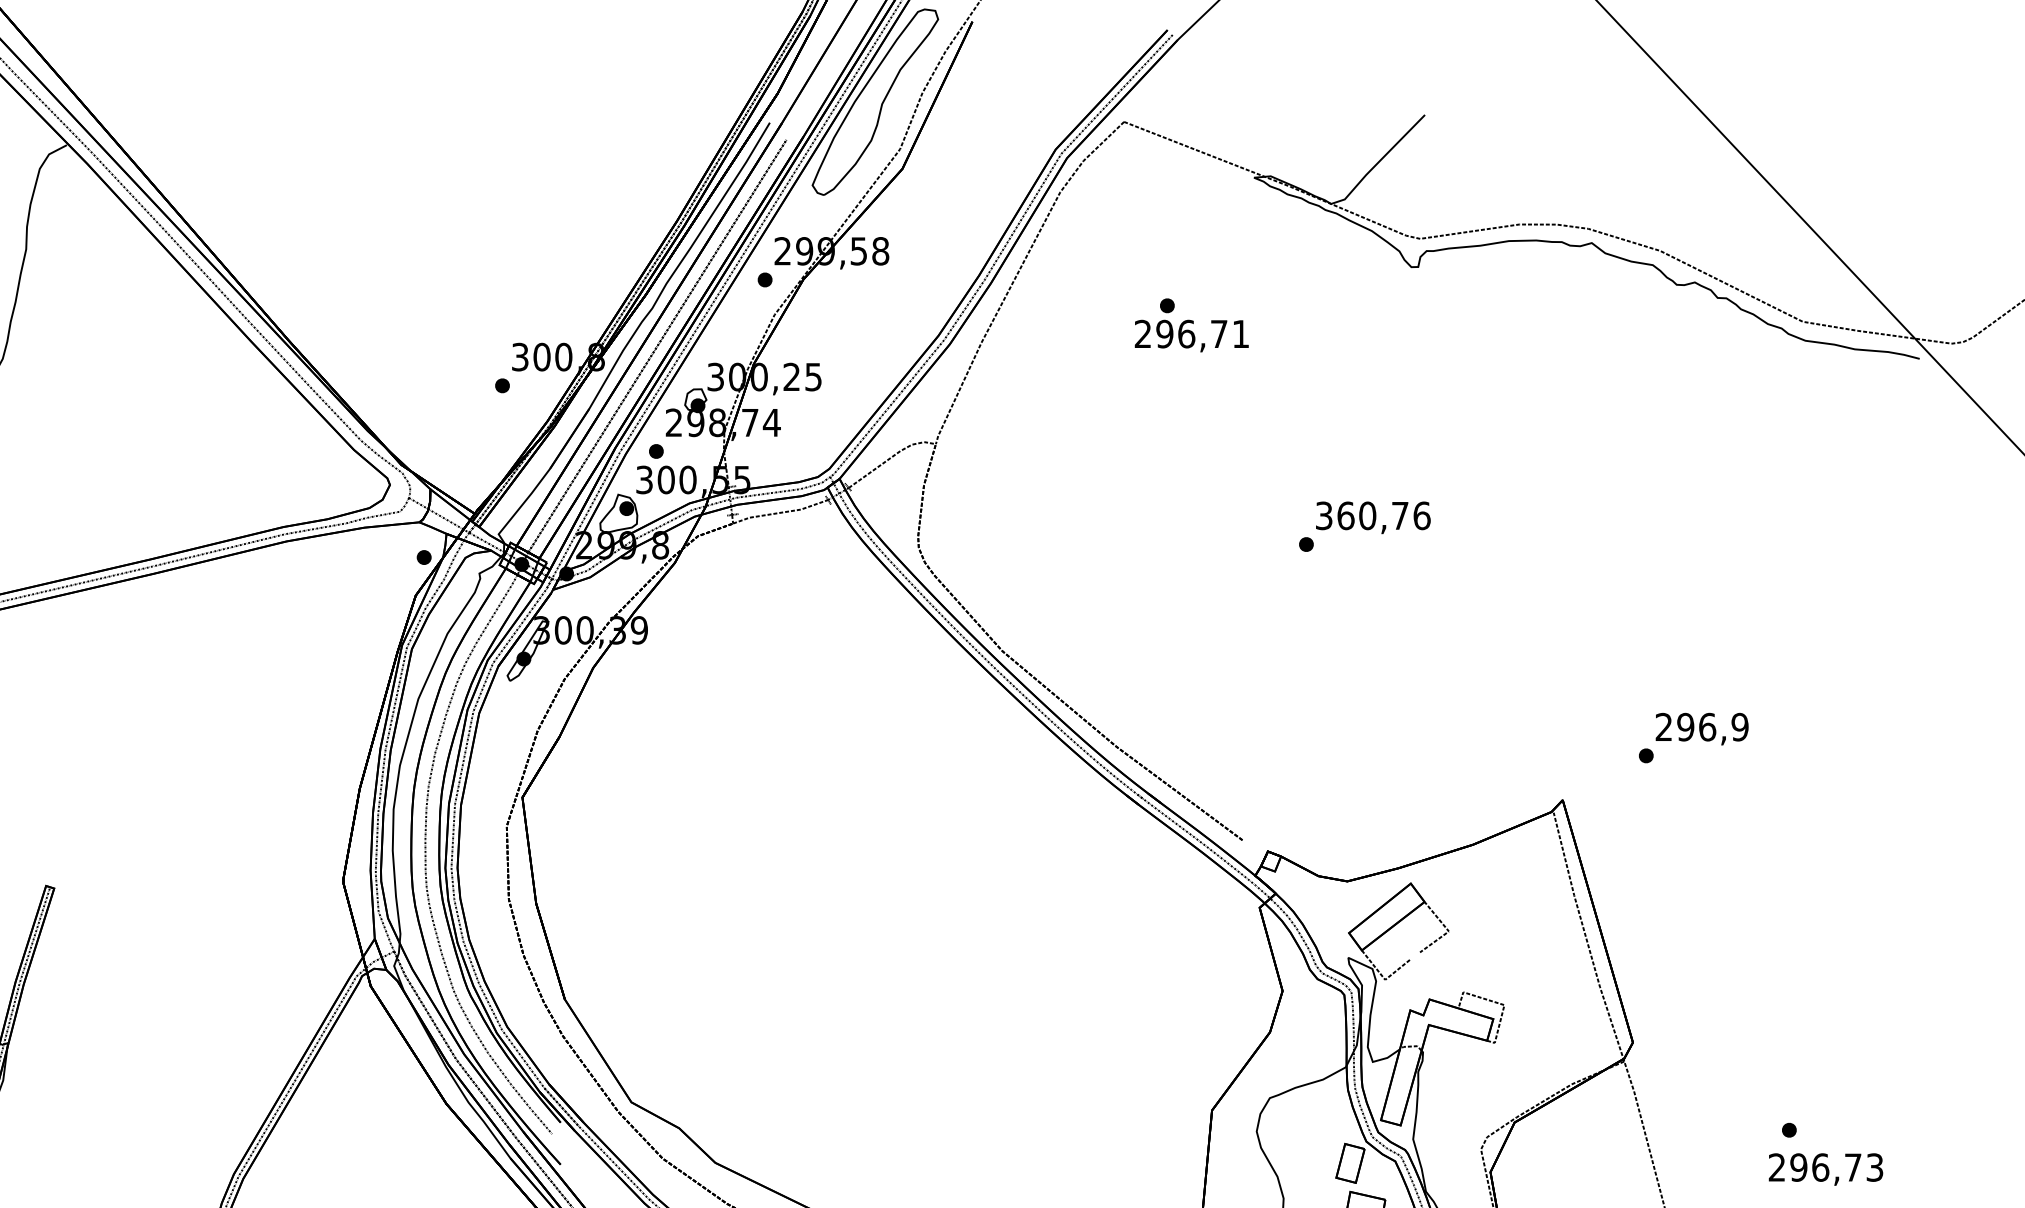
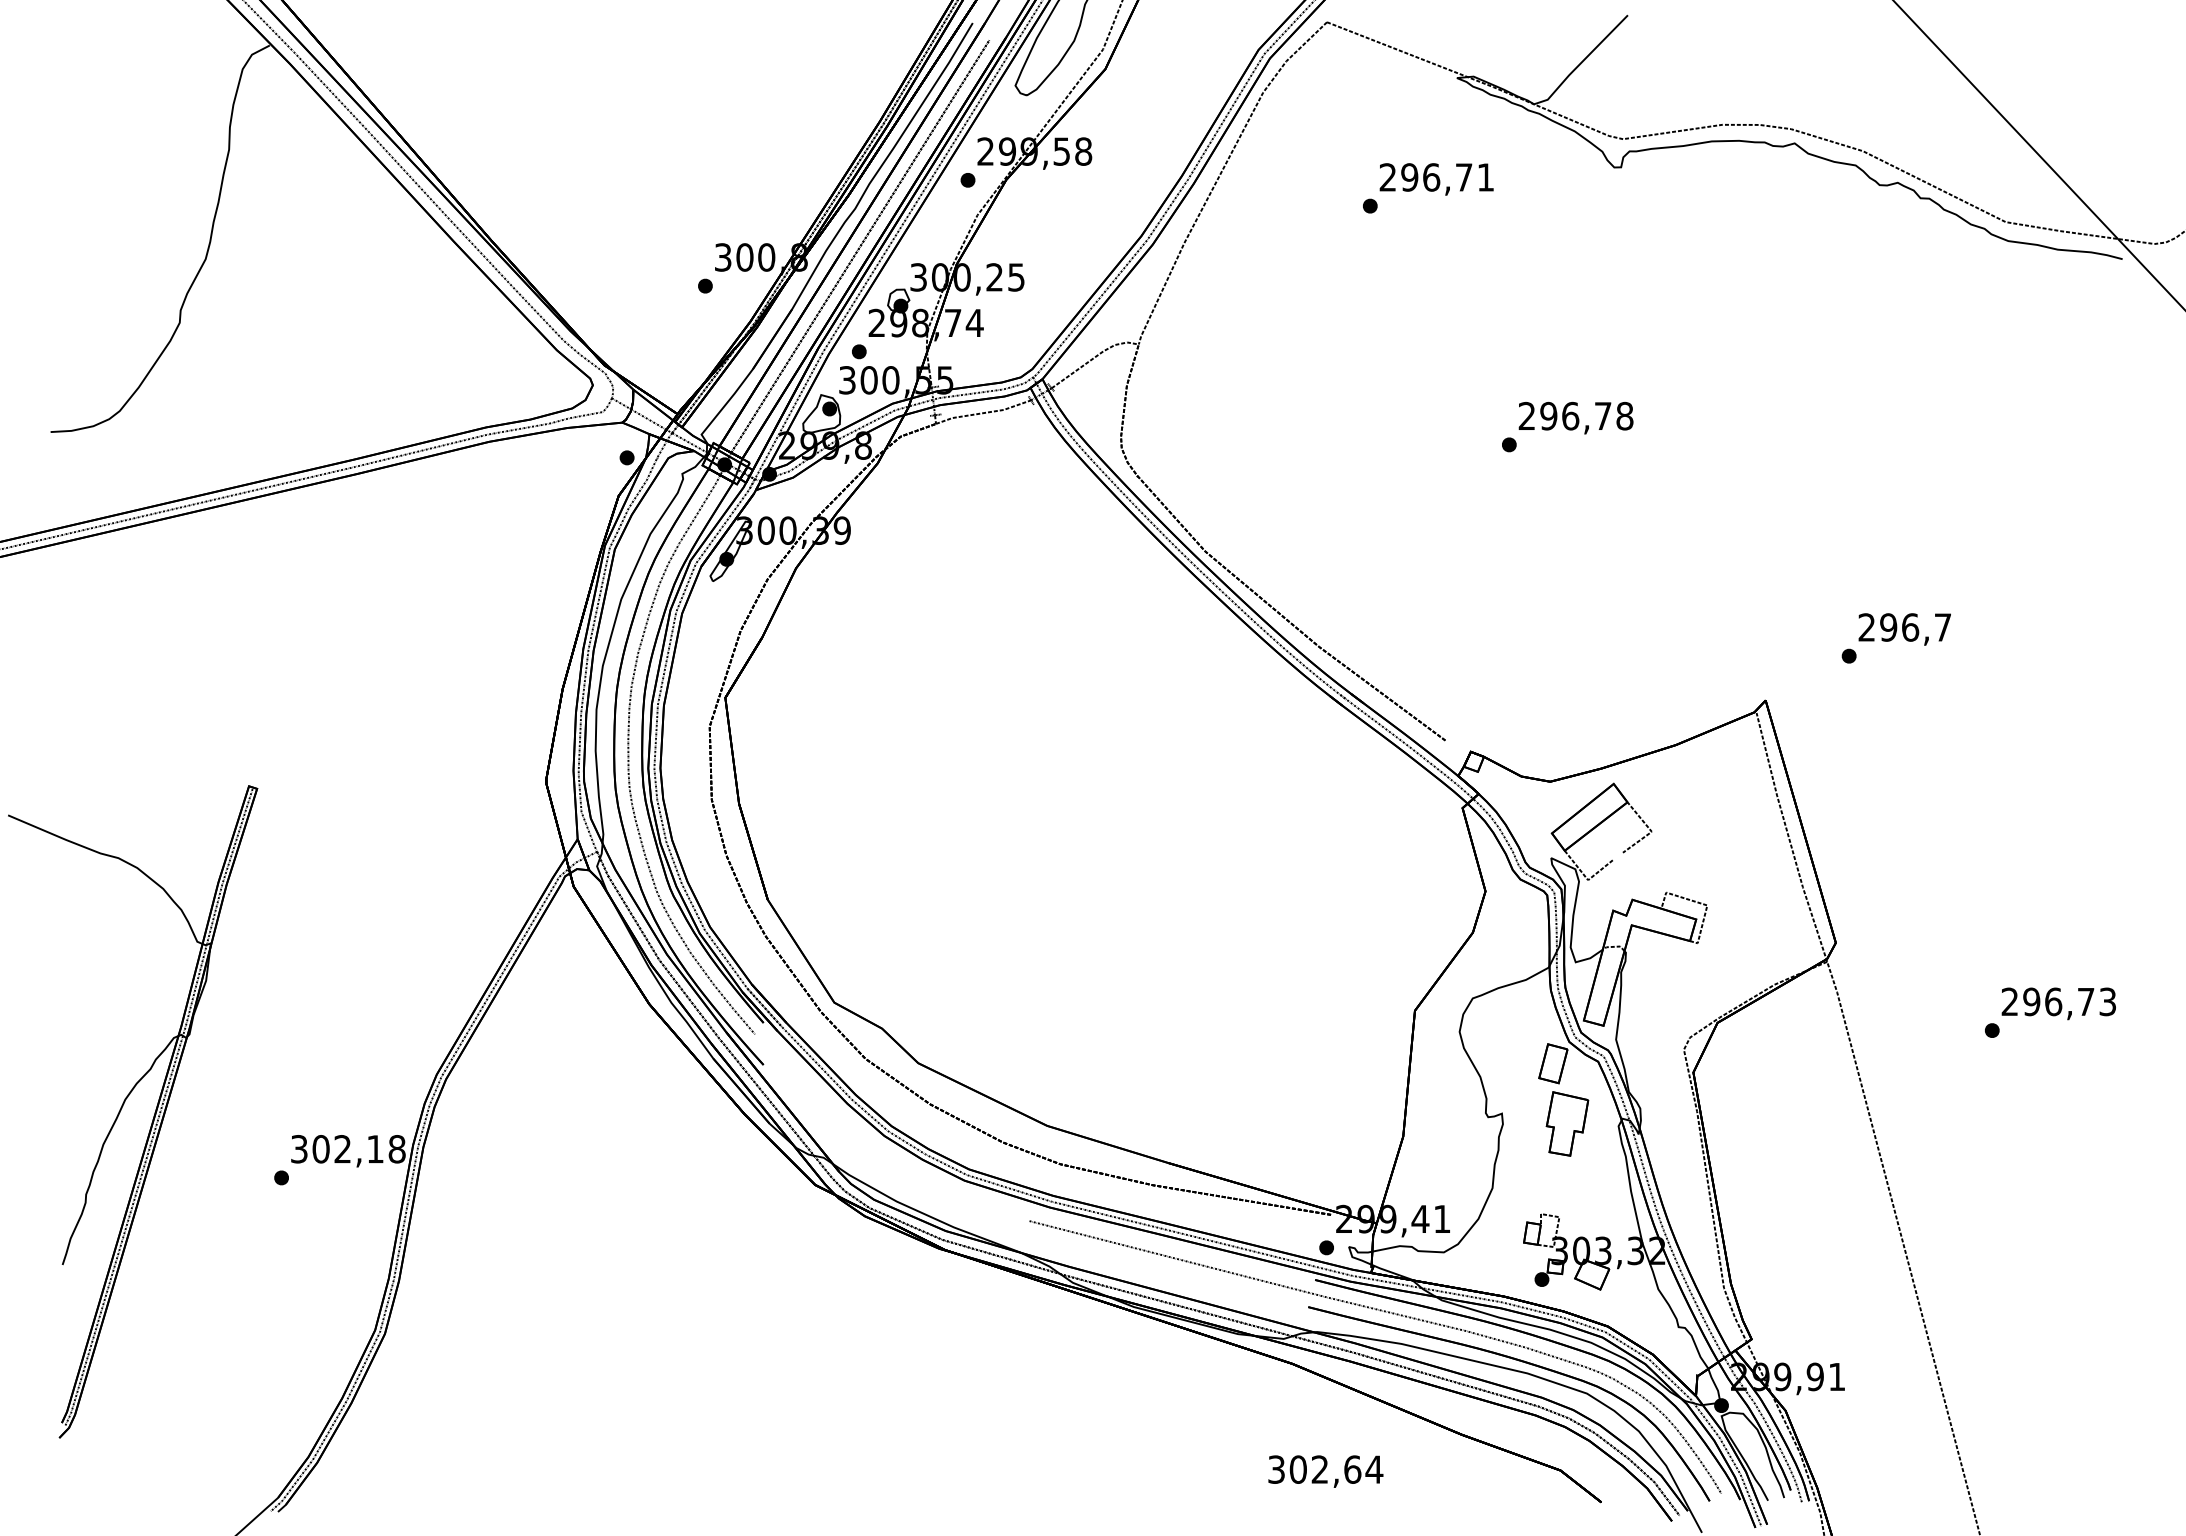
text: (1191, 336) -> (1436, 179), moved
text: (1372, 515) -> (1575, 415), 360,76 -> 296,78
text: (1739, 727) -> (1942, 627), 296,9 -> 296,7
text: (1825, 1169) -> (2058, 1003), moved

